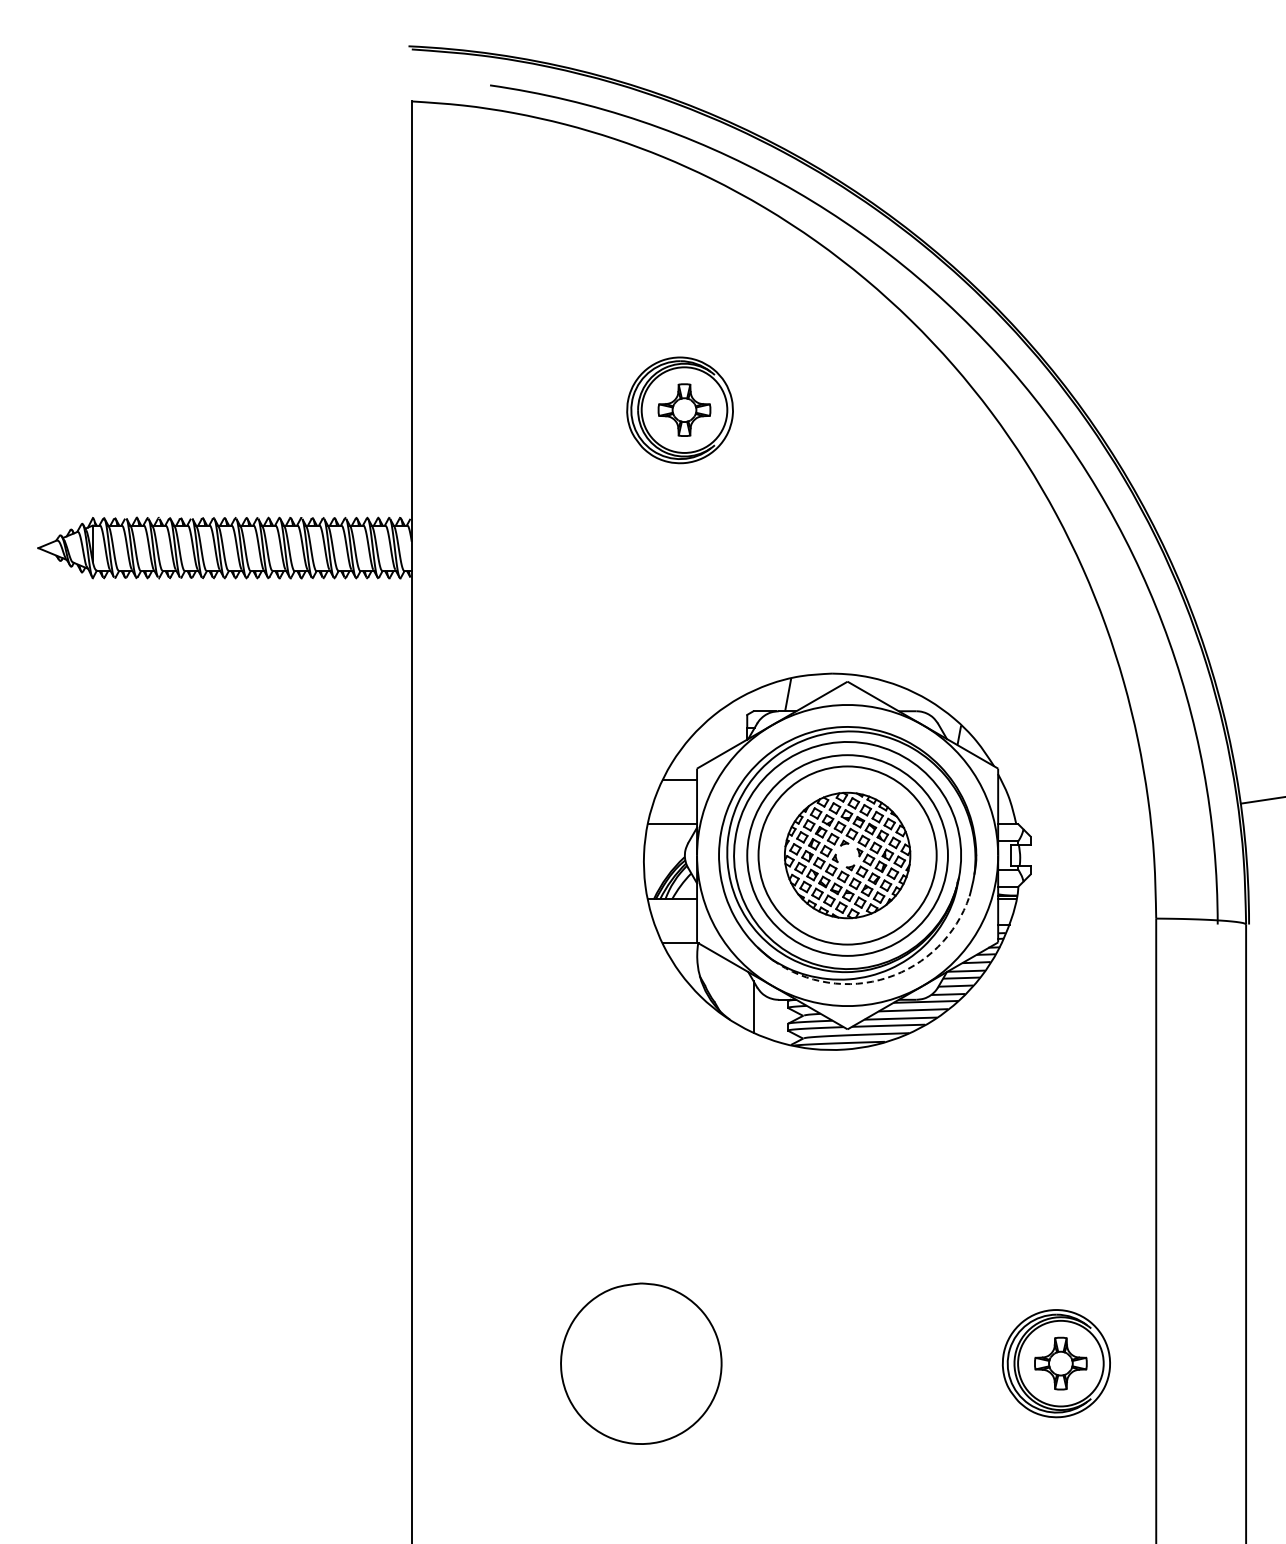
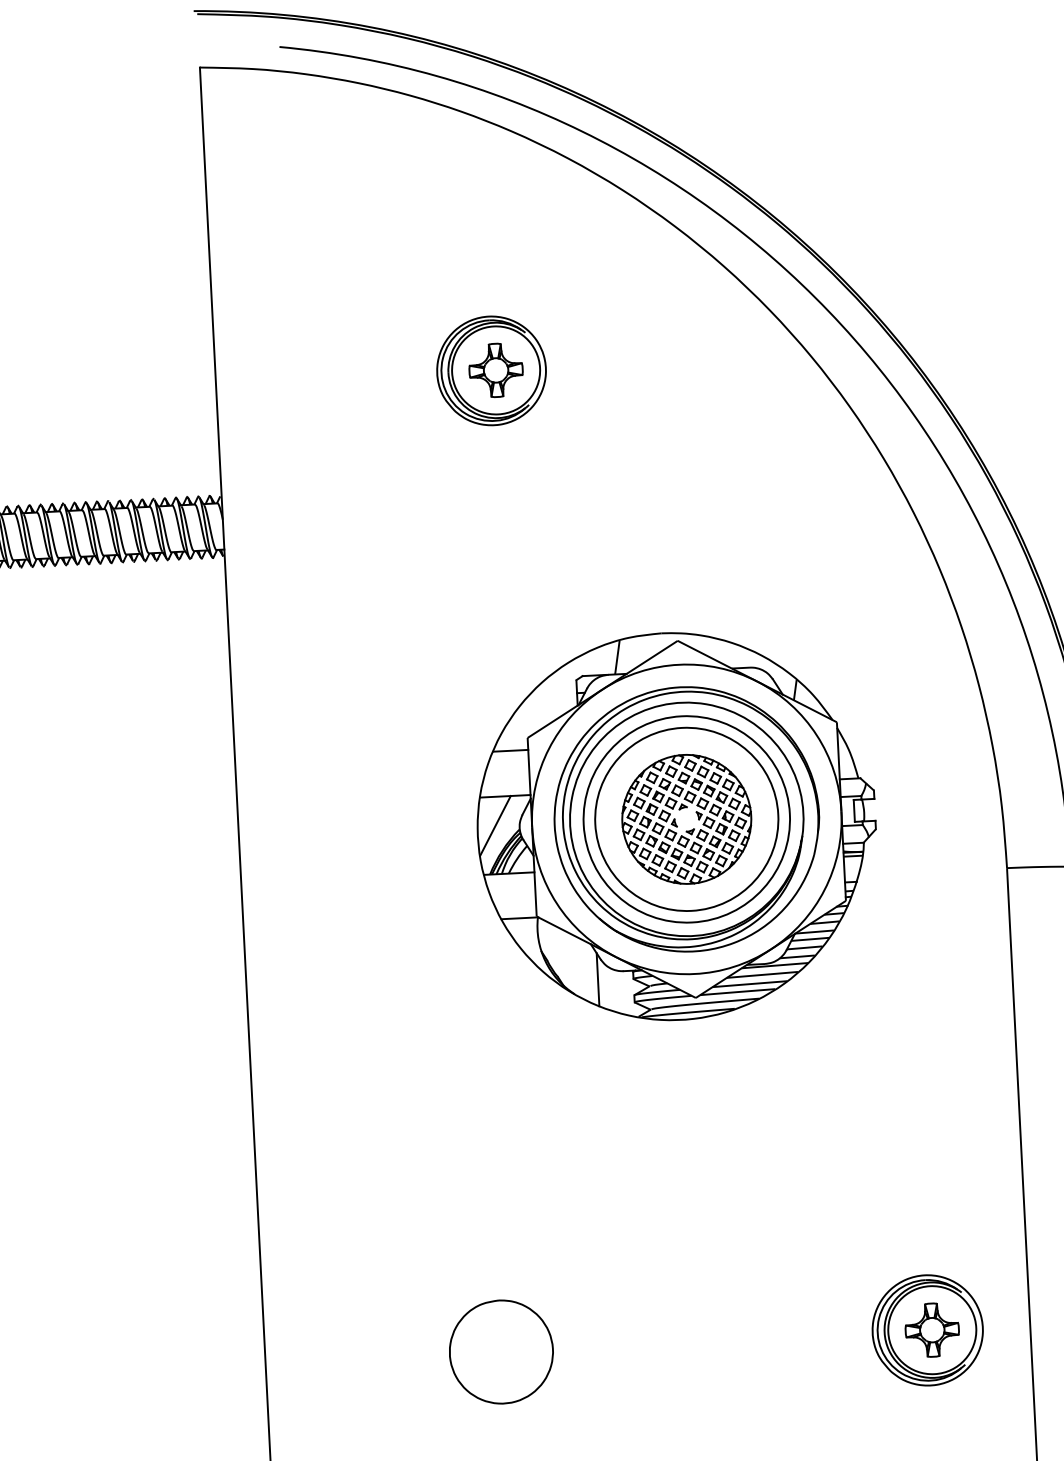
line: (661, 852) -> (495, 825), added
arc: (887, 977) -> (734, 942), dashed -> solid
part: (641, 1363) -> (501, 1351), size x0.62

